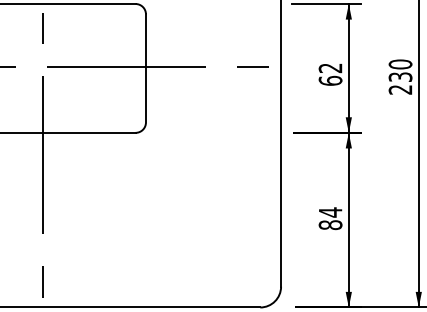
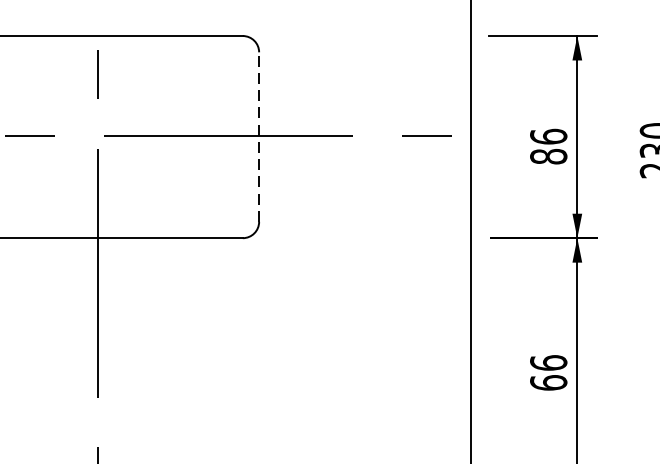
line: (145, 67) -> (258, 135), solid -> dashed
text: (330, 74) -> (548, 146), 62 -> 86
text: (330, 218) -> (548, 372), 84 -> 66

